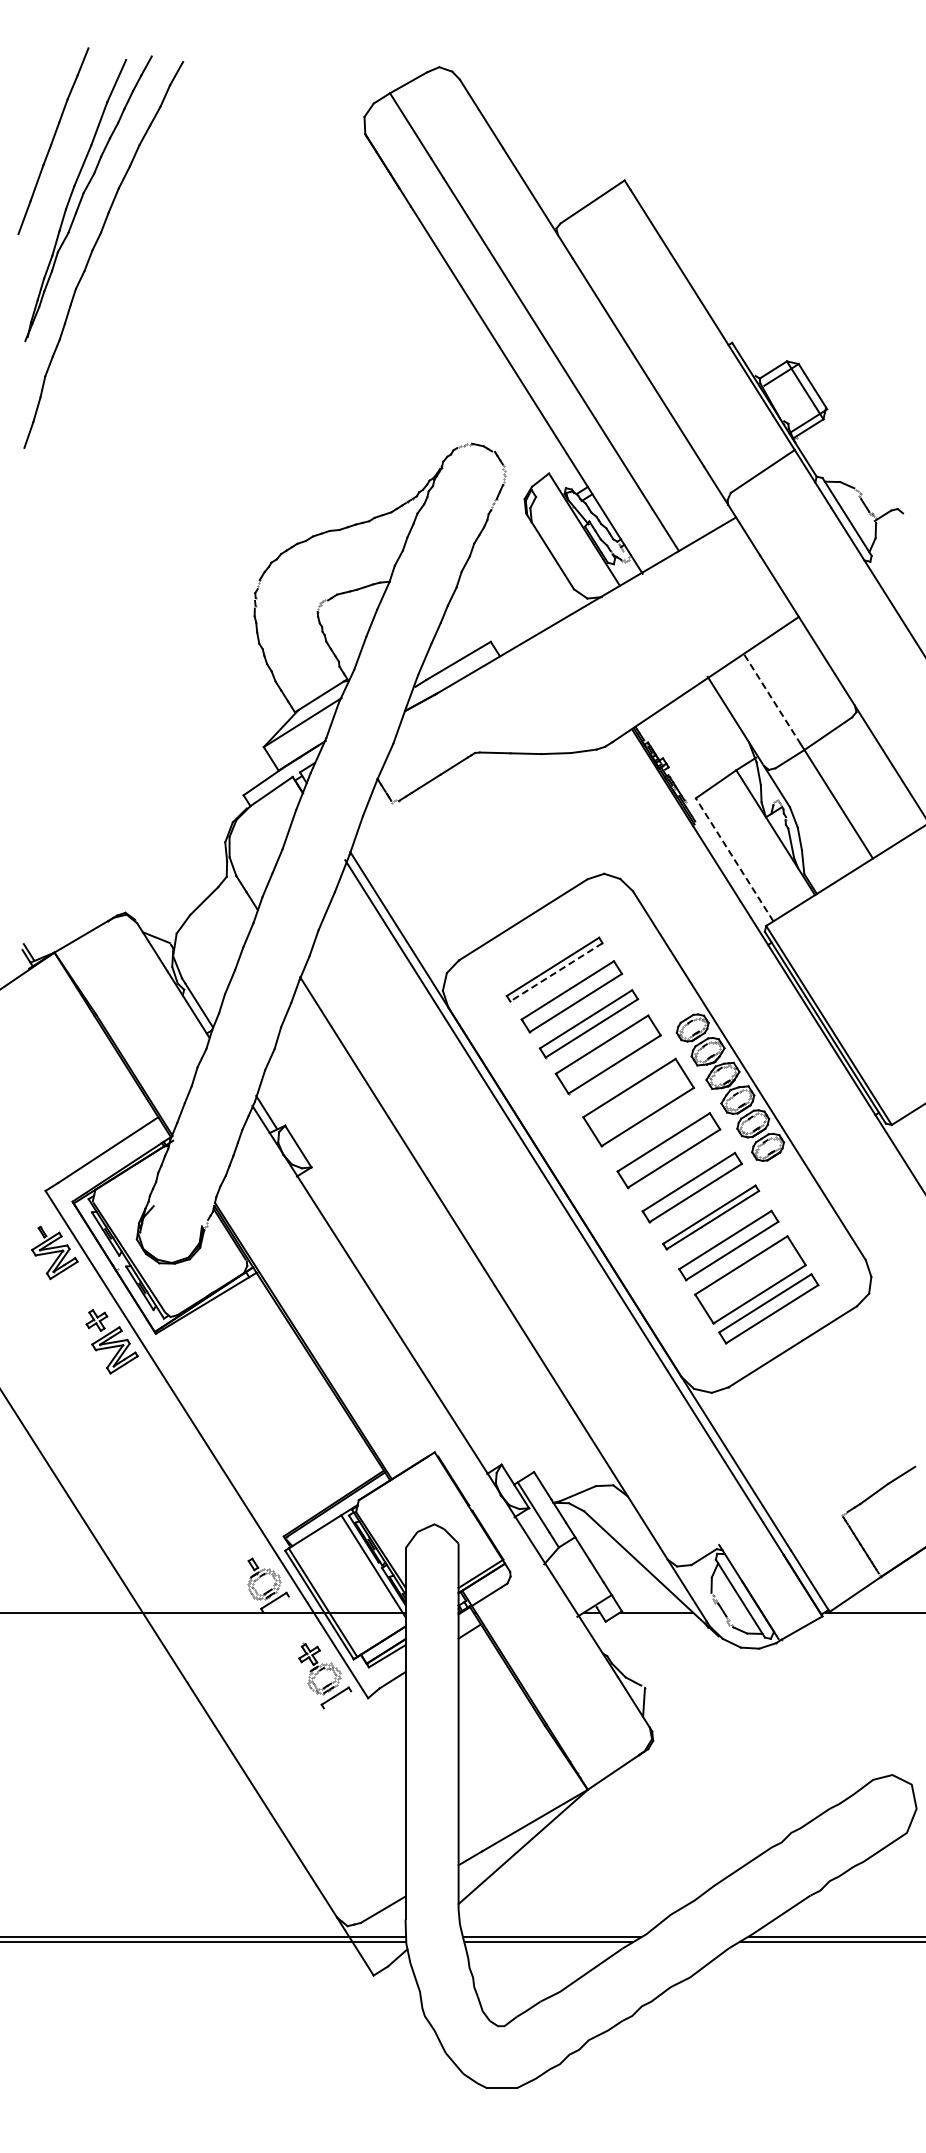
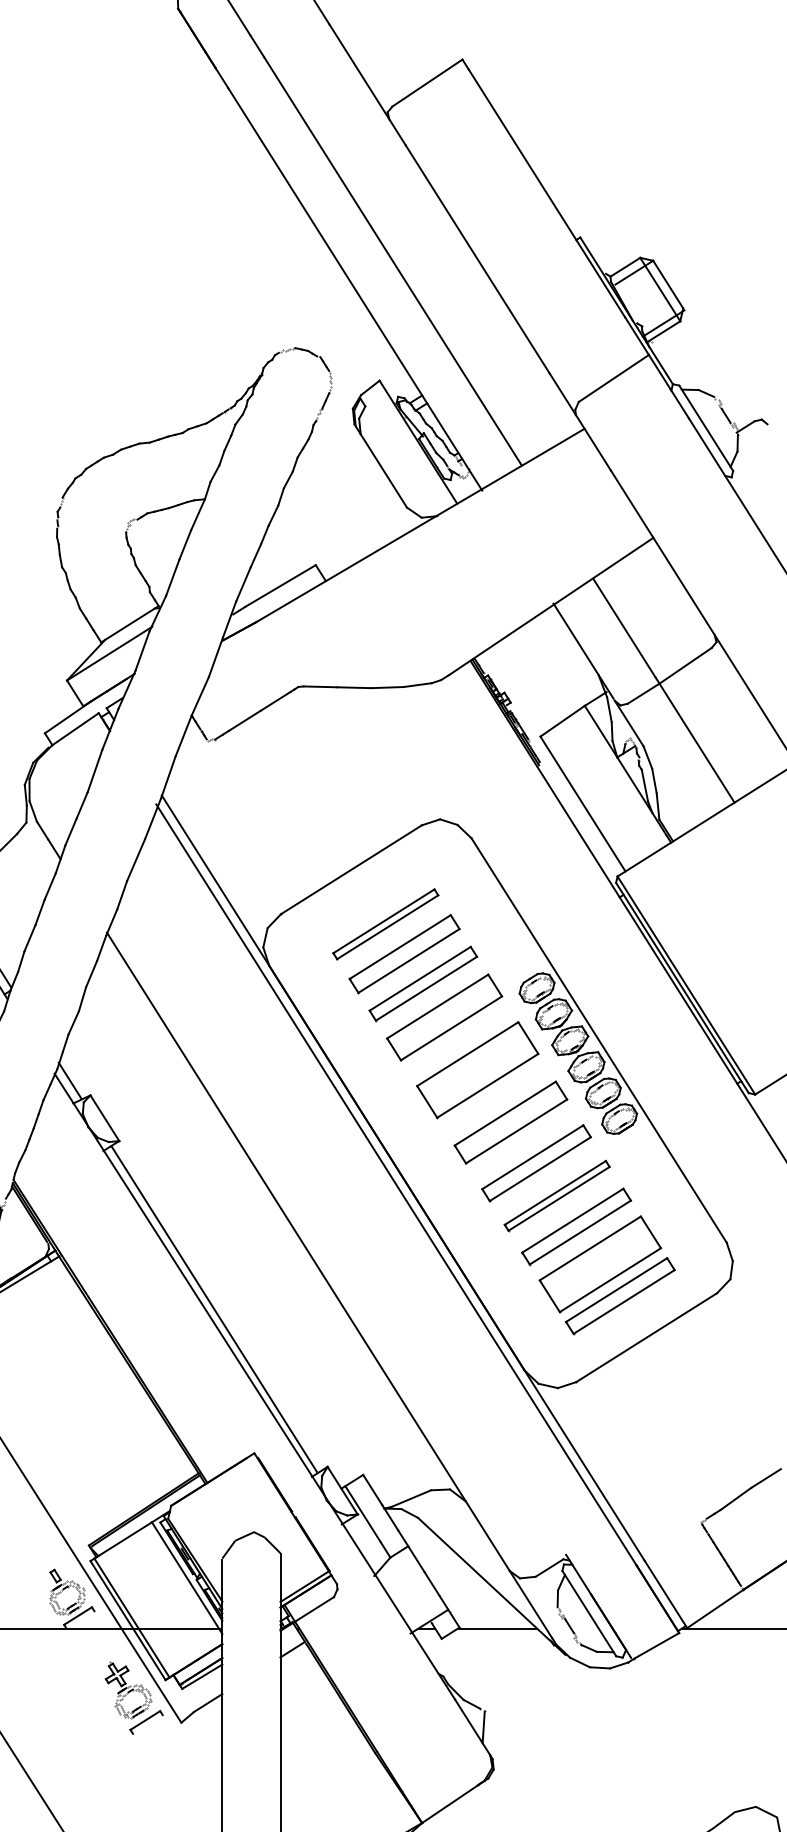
line: (772, 698) -> (624, 627), dashed -> solid
line: (734, 859) -> (582, 803), dashed -> solid
line: (556, 972) -> (387, 927), dashed -> solid
line: (398, 1320) -> (214, 1308), added

